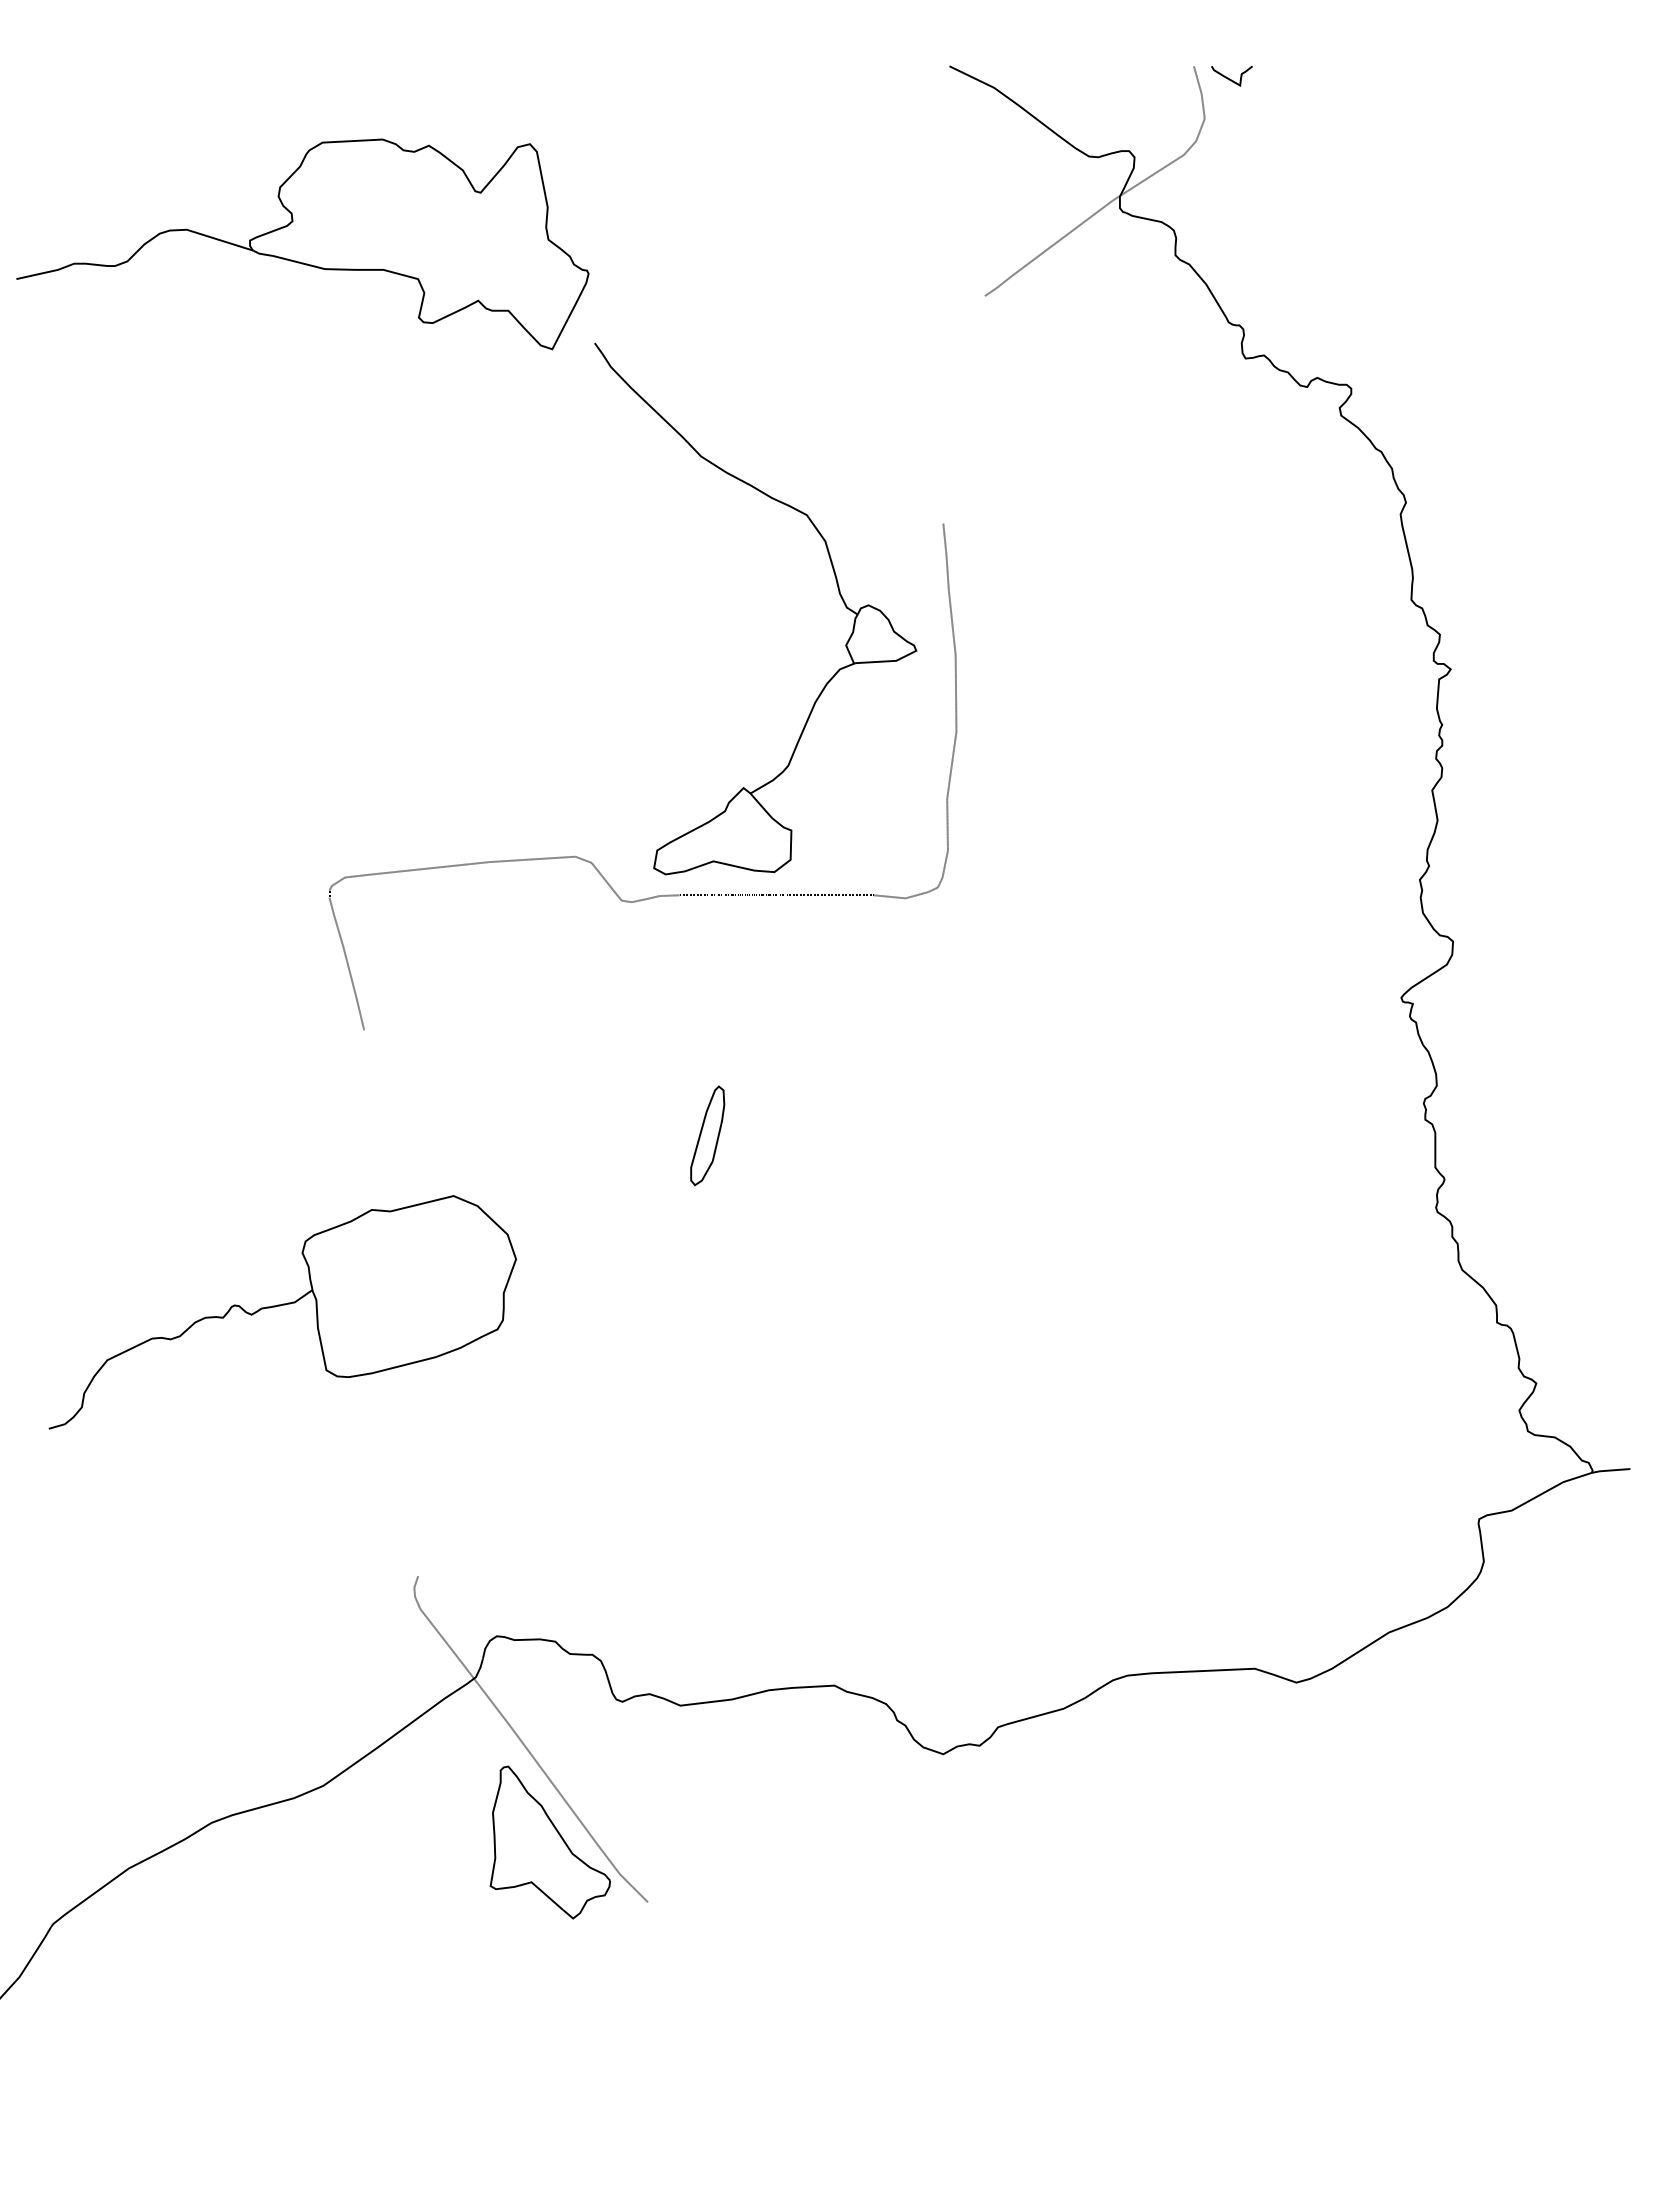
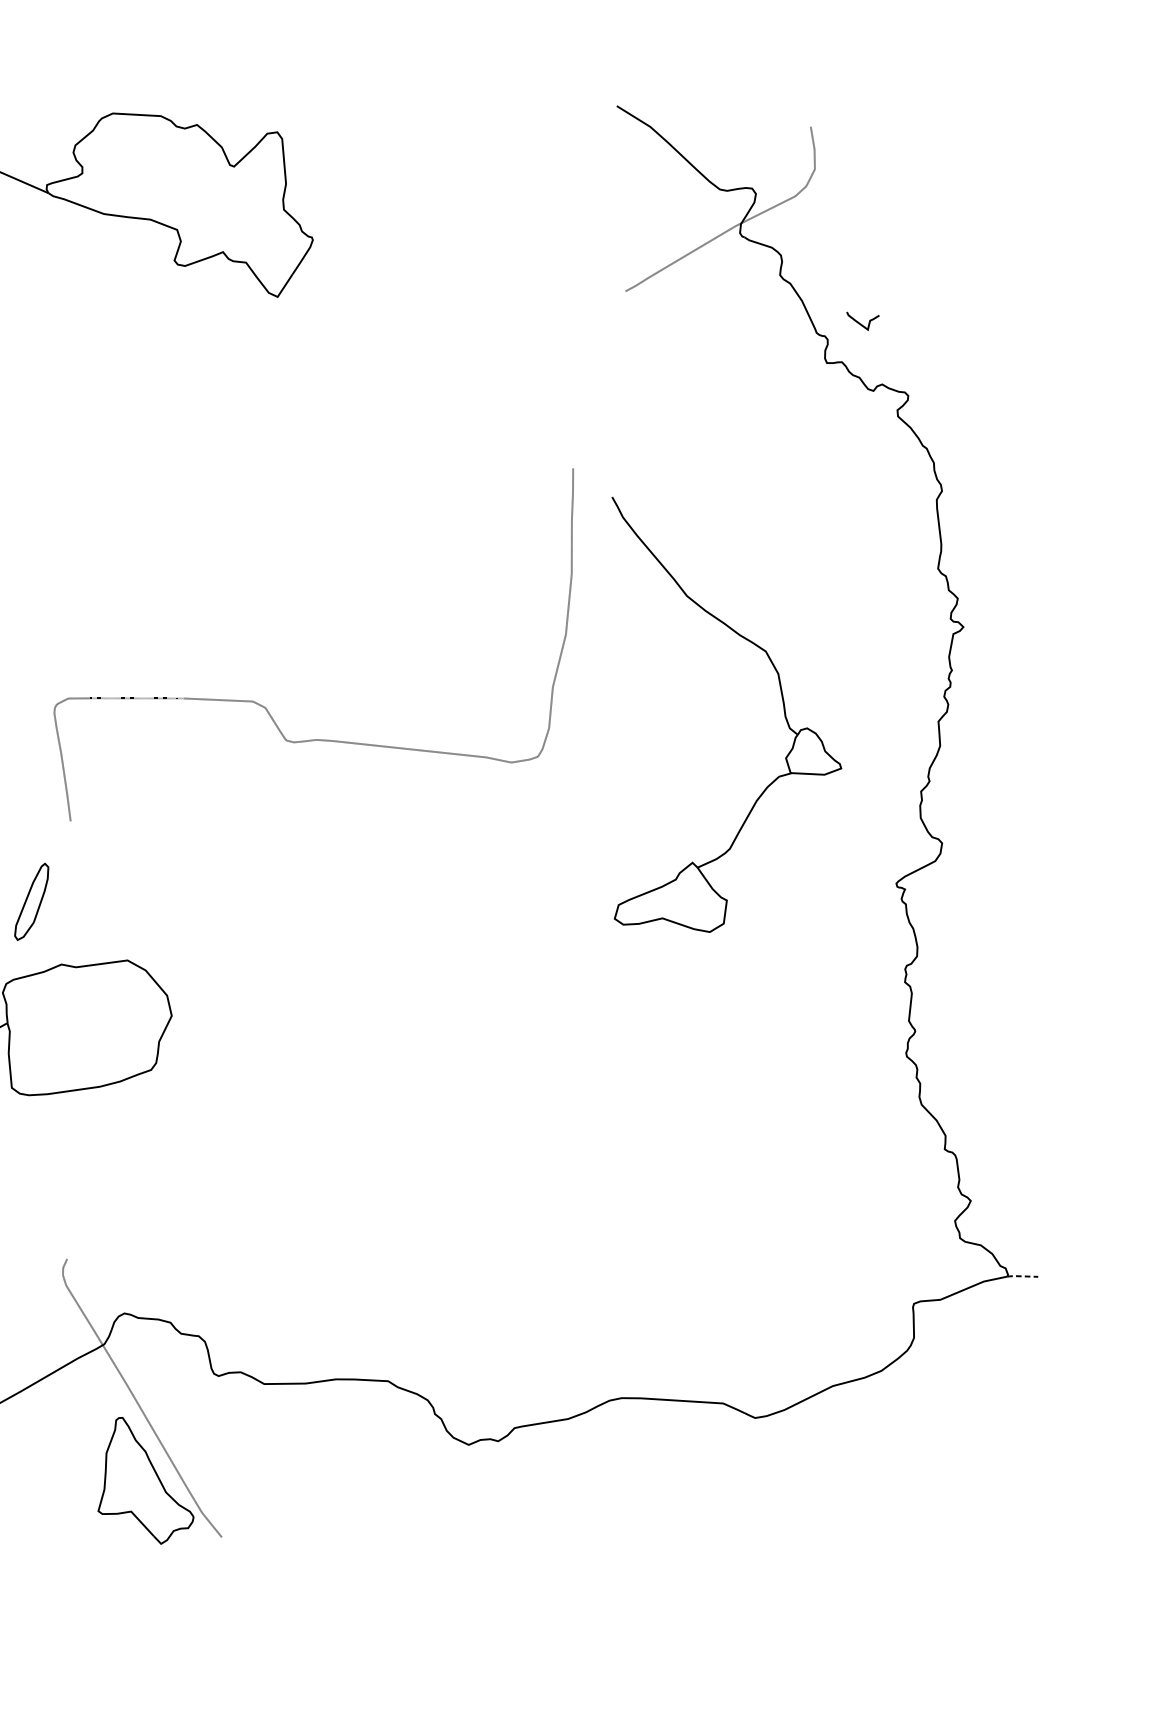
curve: (1230, 78) -> (860, 323), moved
part: (837, 588) -> (783, 712), moved
part: (707, 1135) -> (31, 901), moved
line: (1610, 1470) -> (1022, 1276), solid -> dashed

